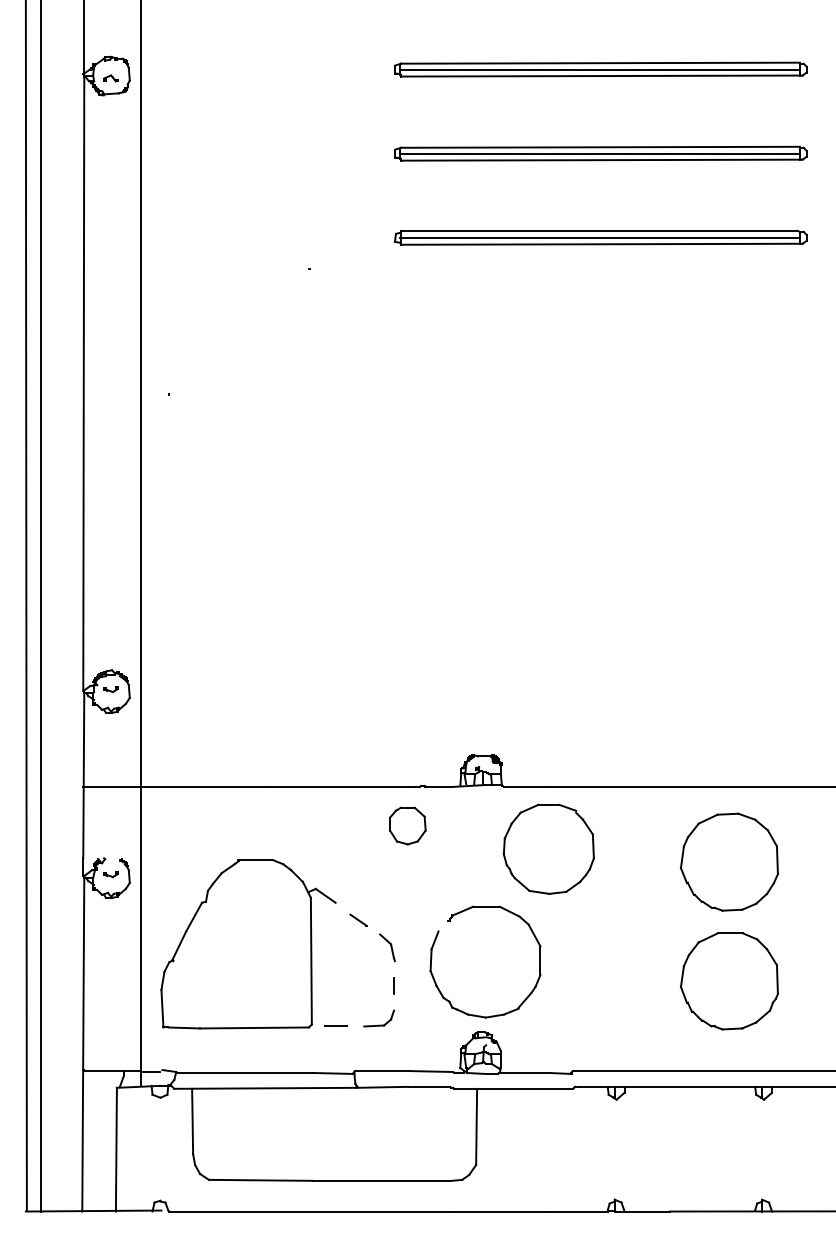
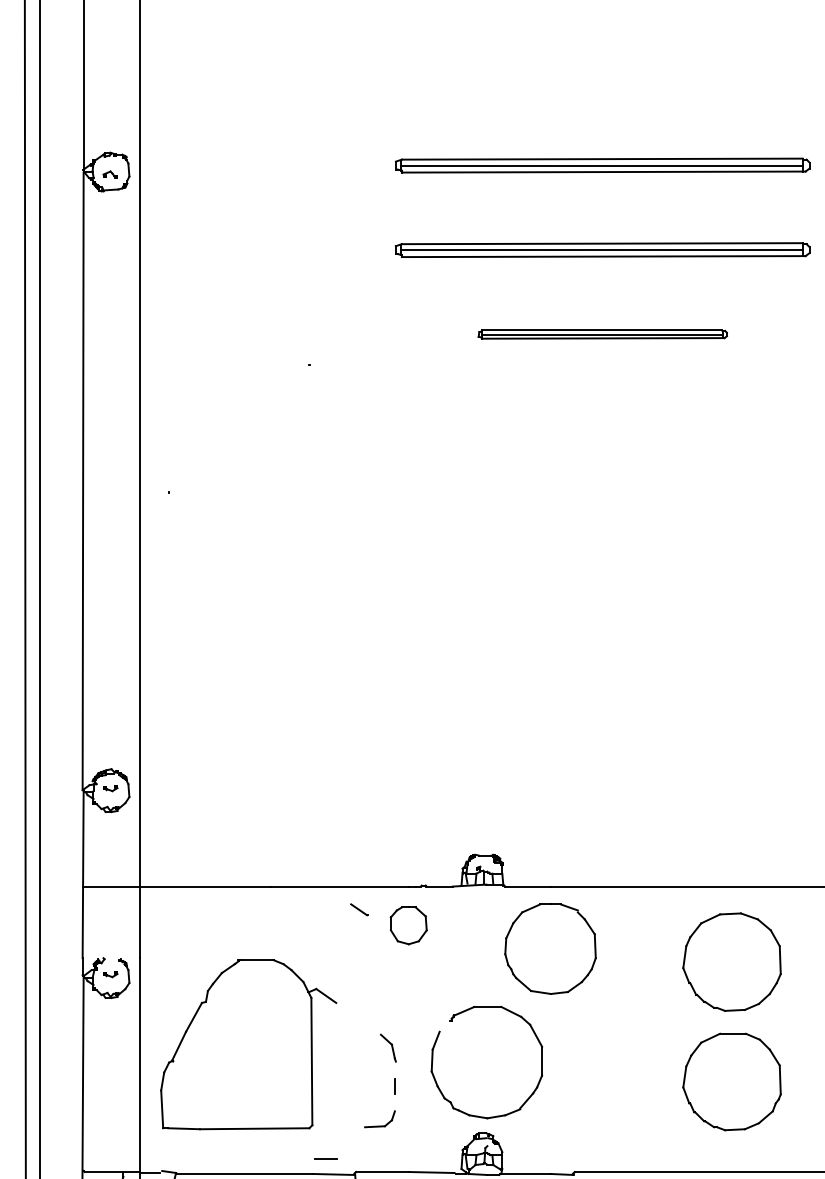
part: (600, 237) -> (602, 334), size x0.6
line: (358, 919) -> (359, 909), moved
line: (335, 1025) -> (326, 1158), moved

